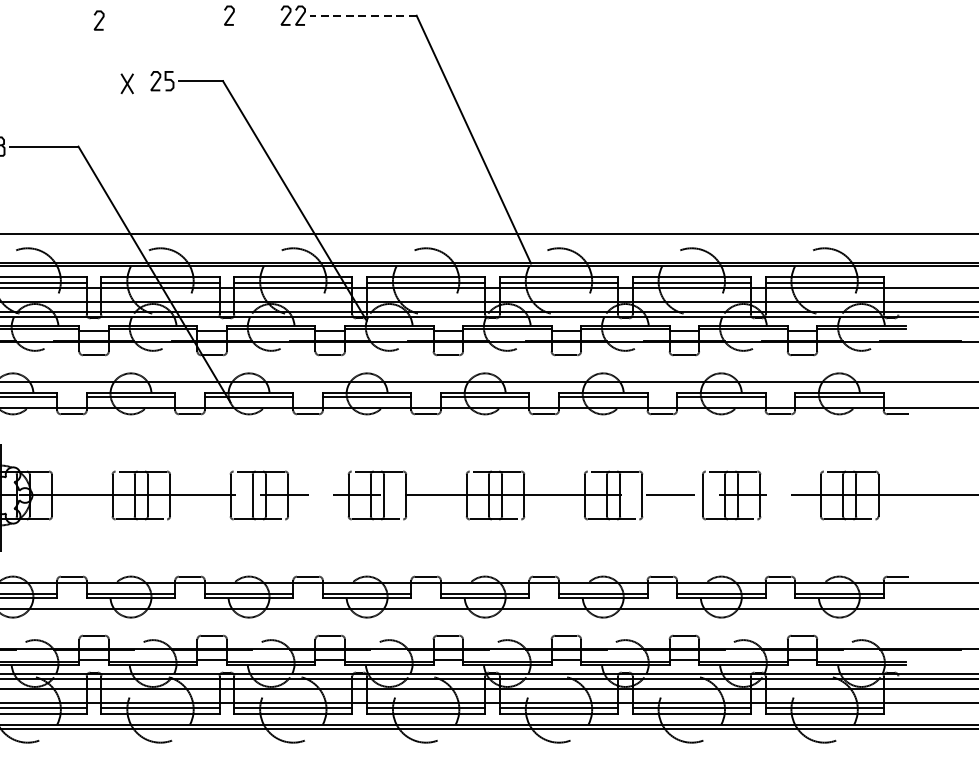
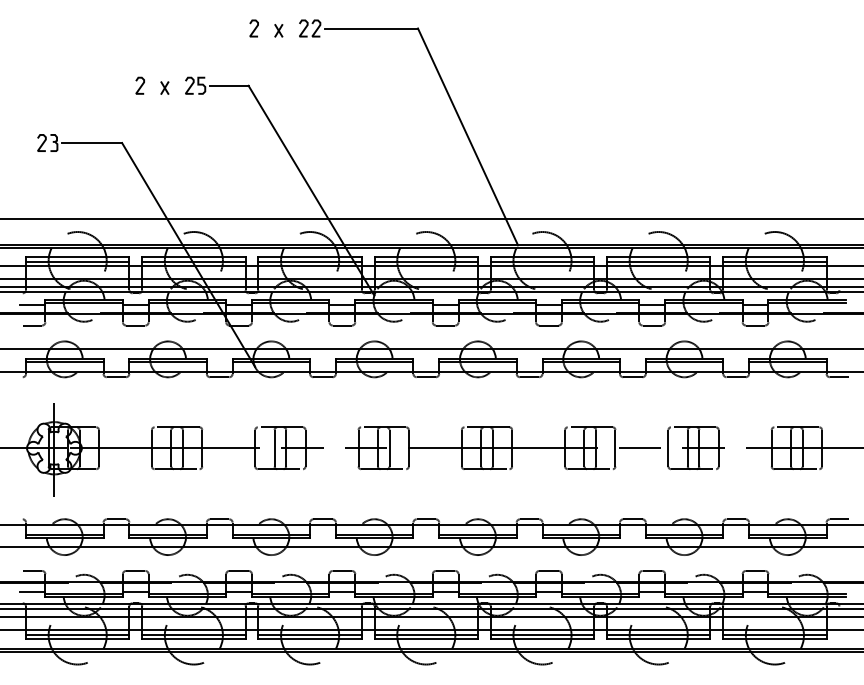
line: (363, 15) -> (371, 28), dashed -> solid
part: (257, 17) -> (278, 30), added
curve: (99, 20) -> (140, 85), moved
part: (126, 83) -> (164, 87), size x0.71

